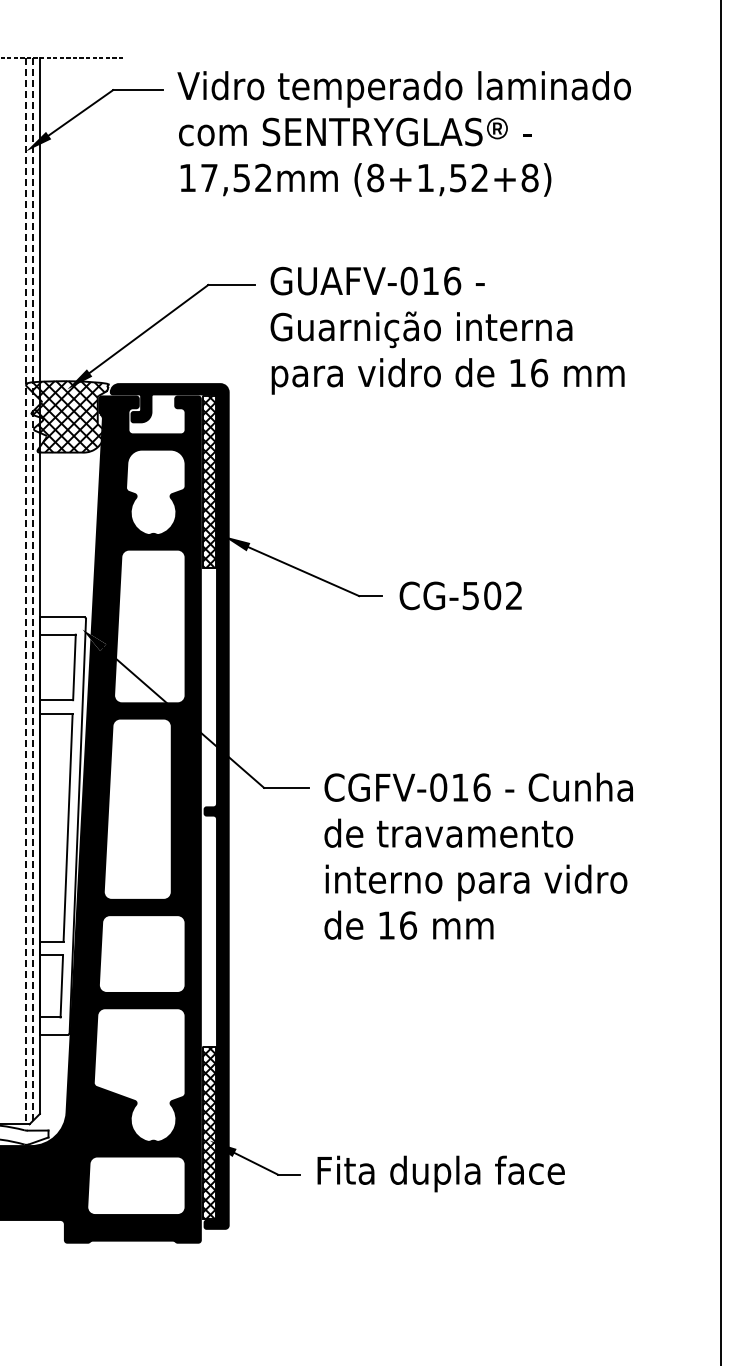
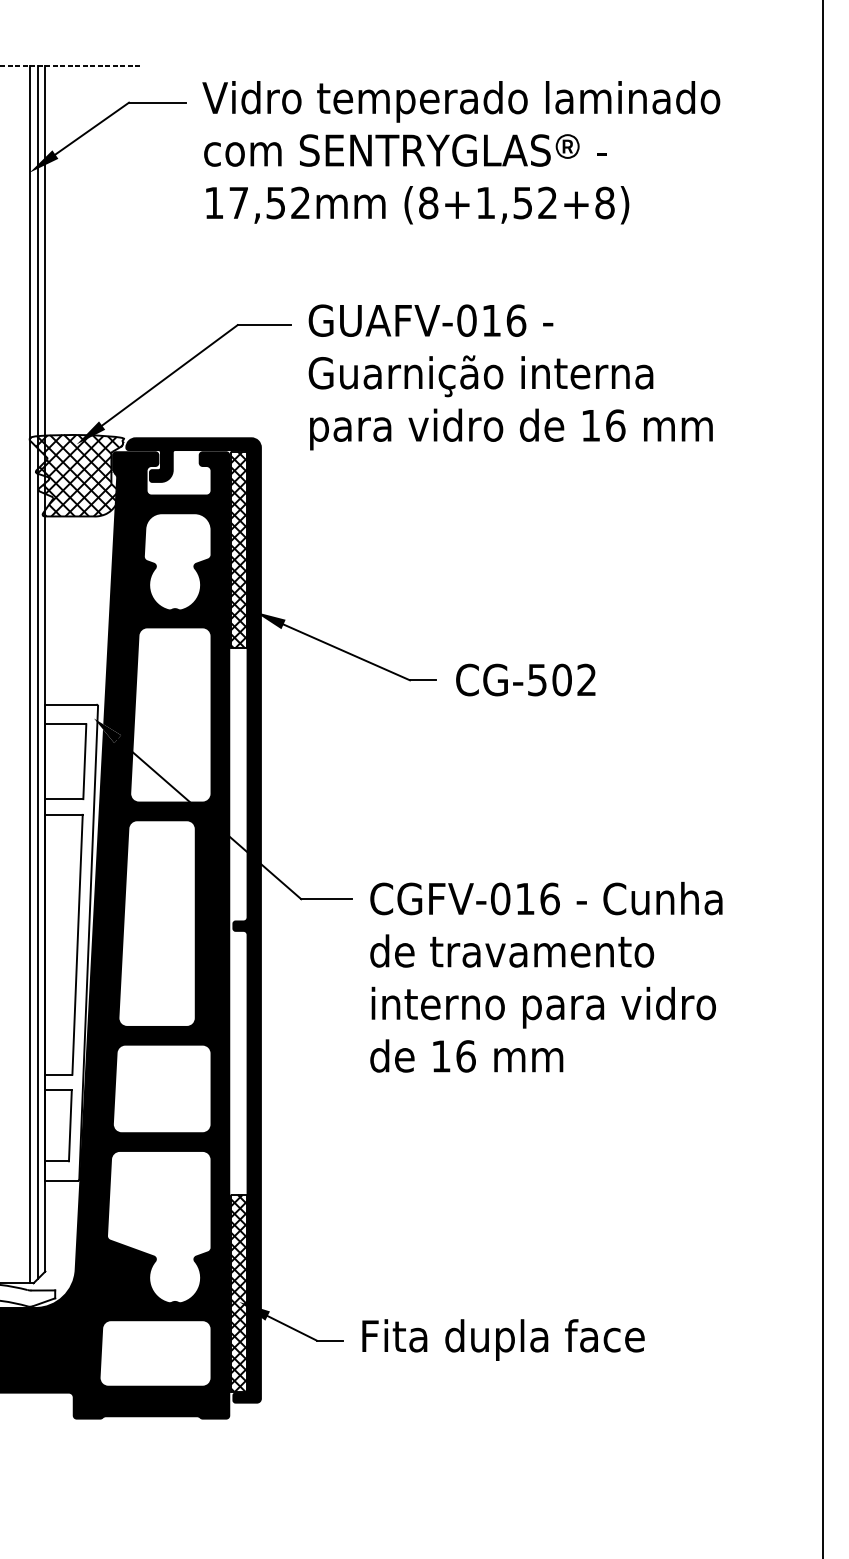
line: (33, 590) -> (38, 673), dashed -> solid
line: (26, 591) -> (30, 675), dashed -> solid

